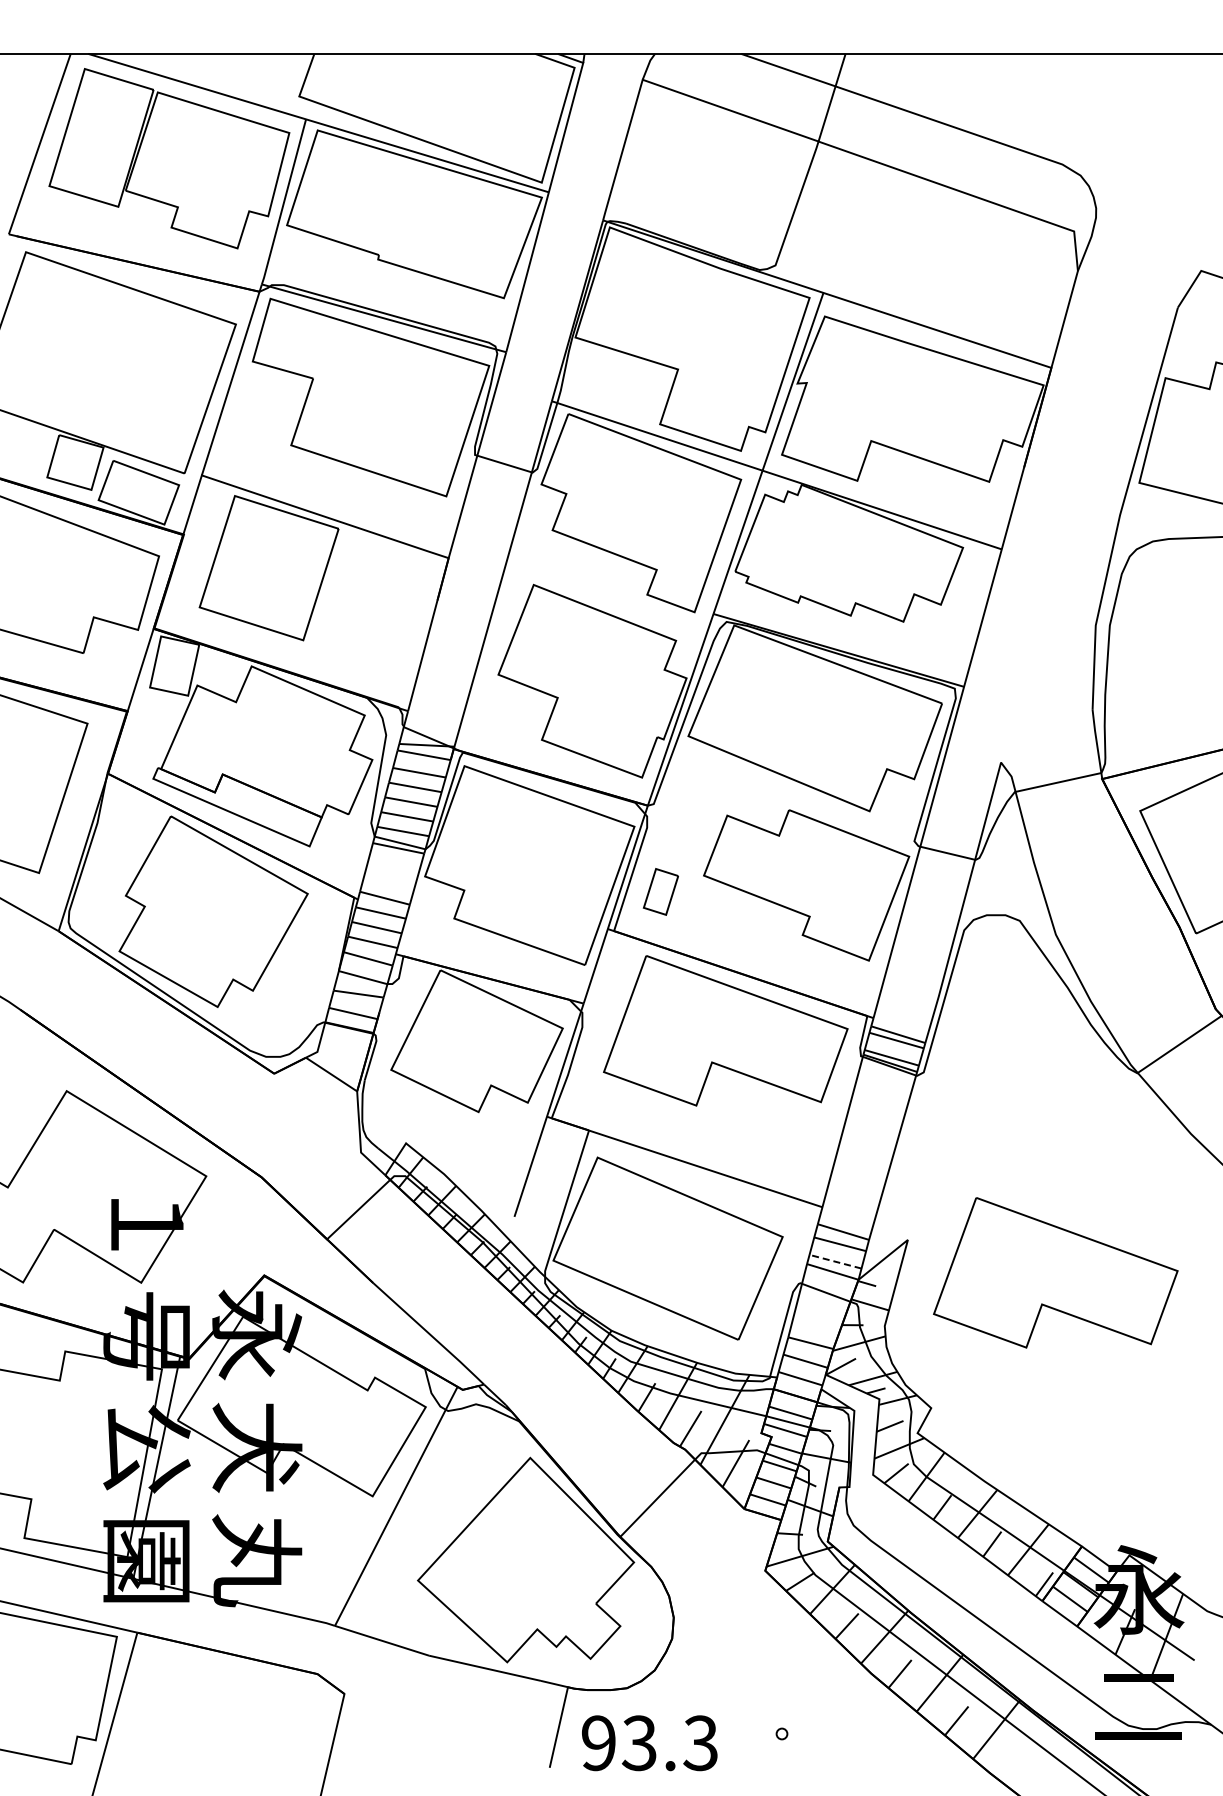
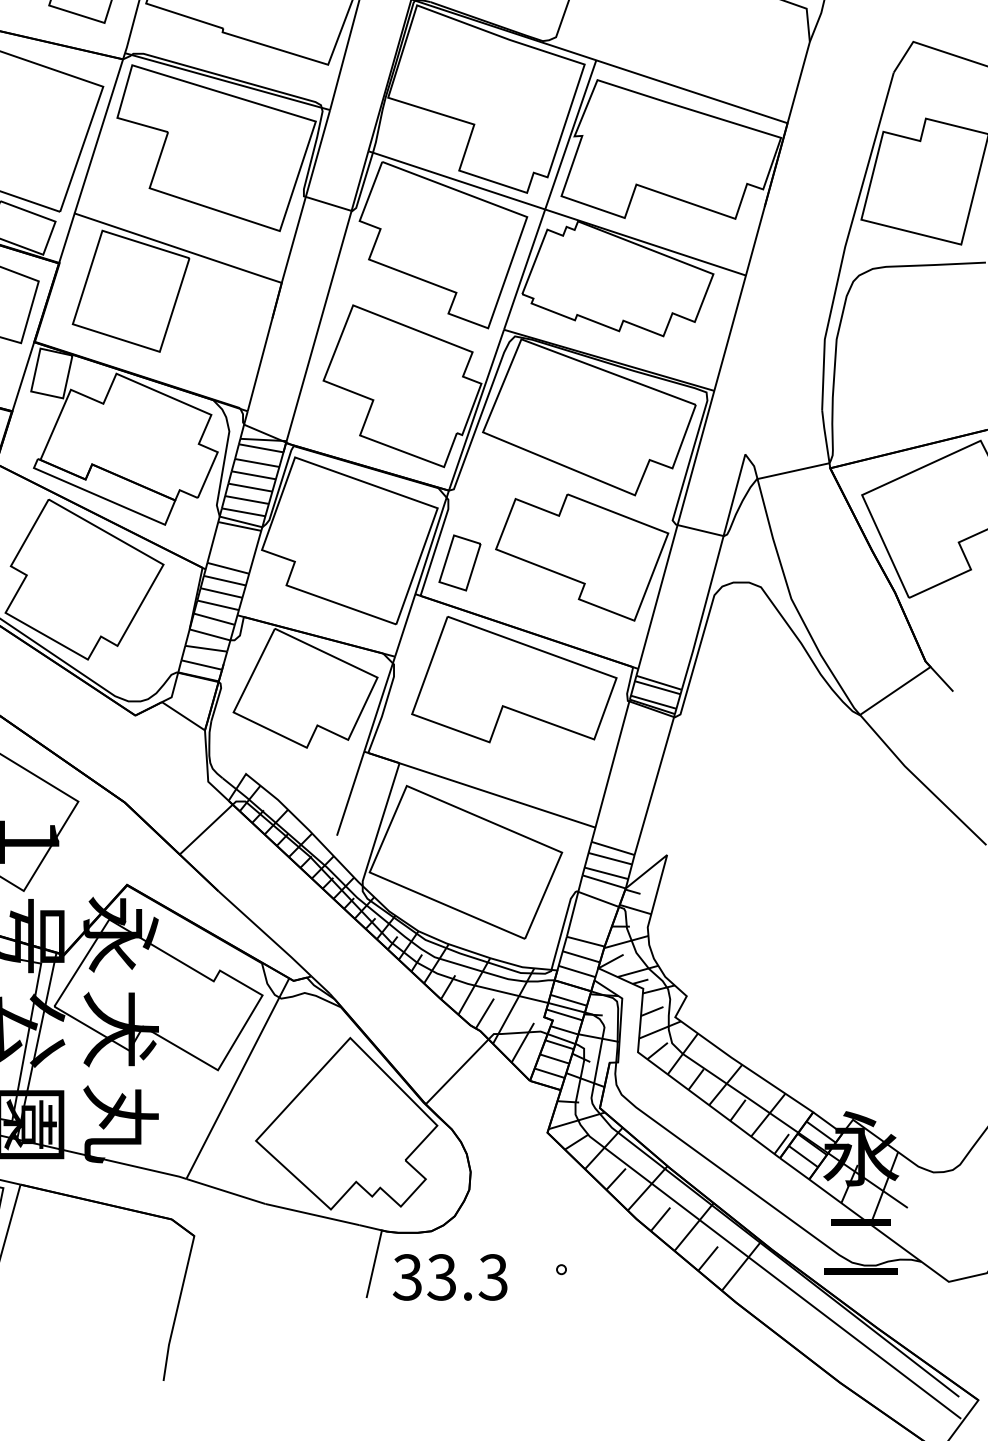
part: (660, 891) -> (459, 562), size x1.43
line: (835, 1261) -> (606, 873), dashed -> solid
part: (1055, 1272) -> (791, 882), removed
text: (598, 1743) -> (407, 1277), 93.3 -> 33.3

